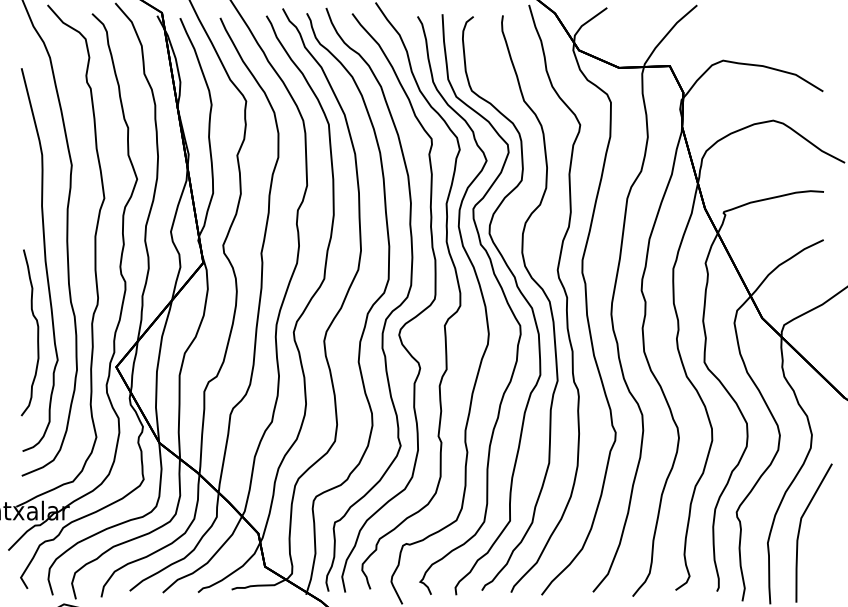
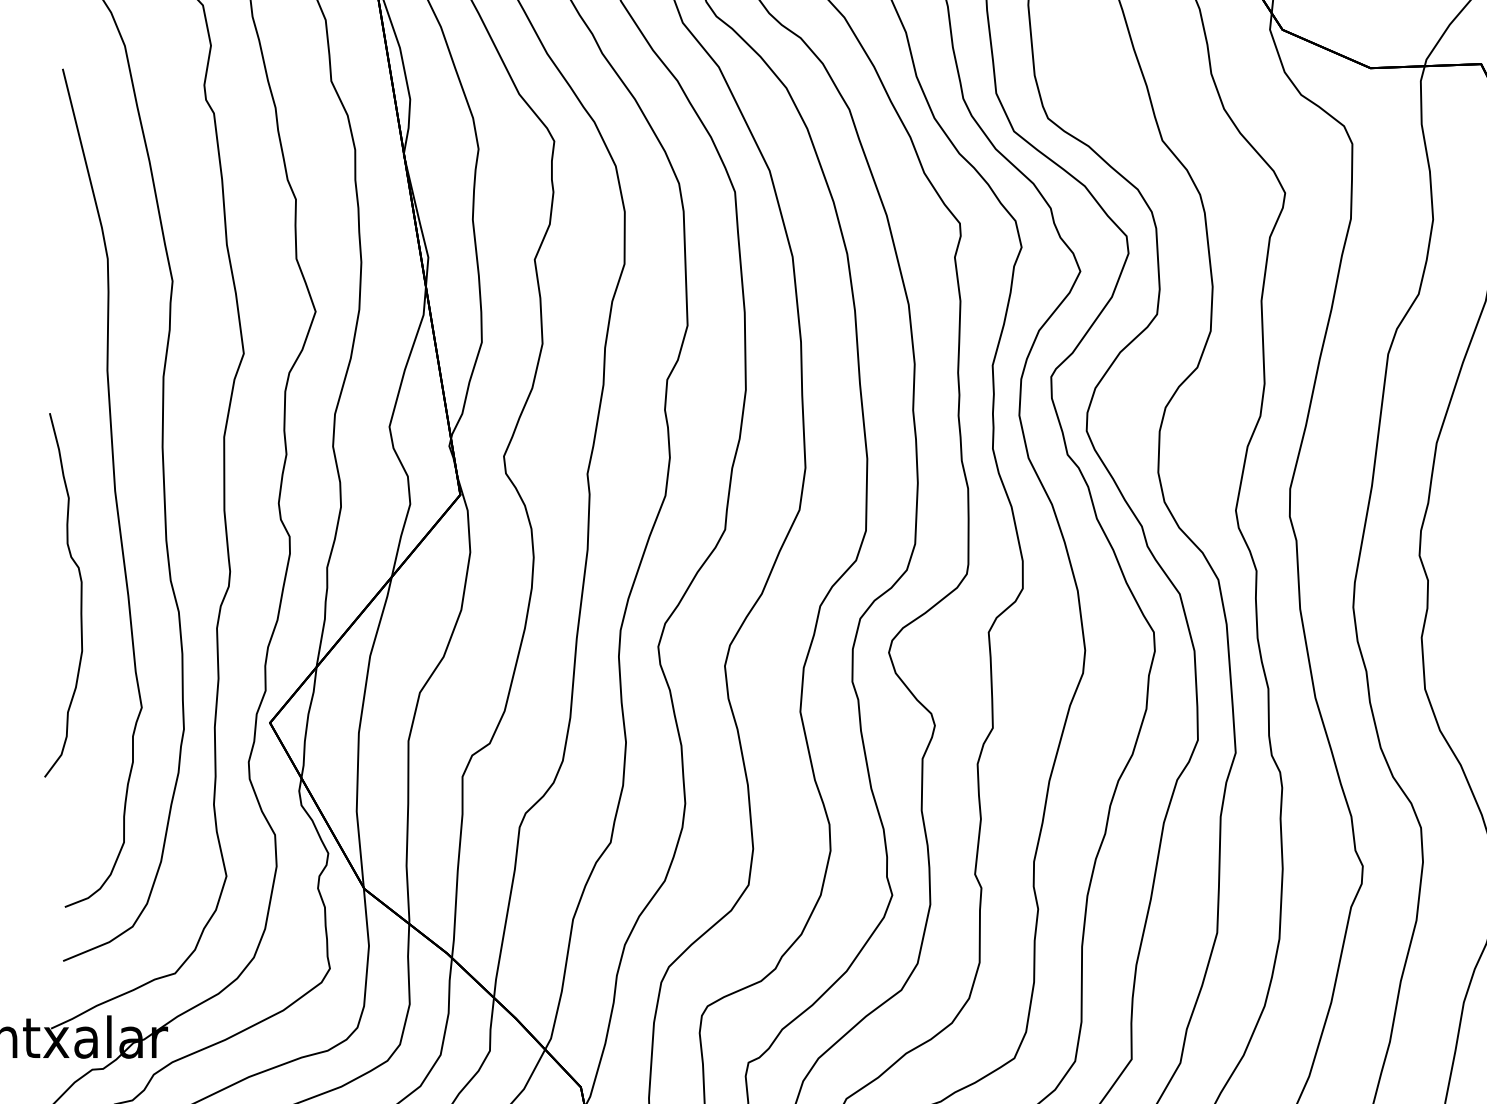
curve: (37, 332) -> (79, 594), moved

